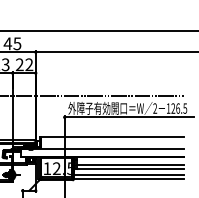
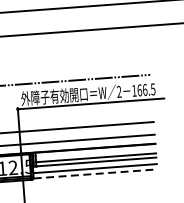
text: (173, 108) -> (139, 90), 126.5 -> 166.5
line: (128, 179) -> (95, 174), solid -> dashed

